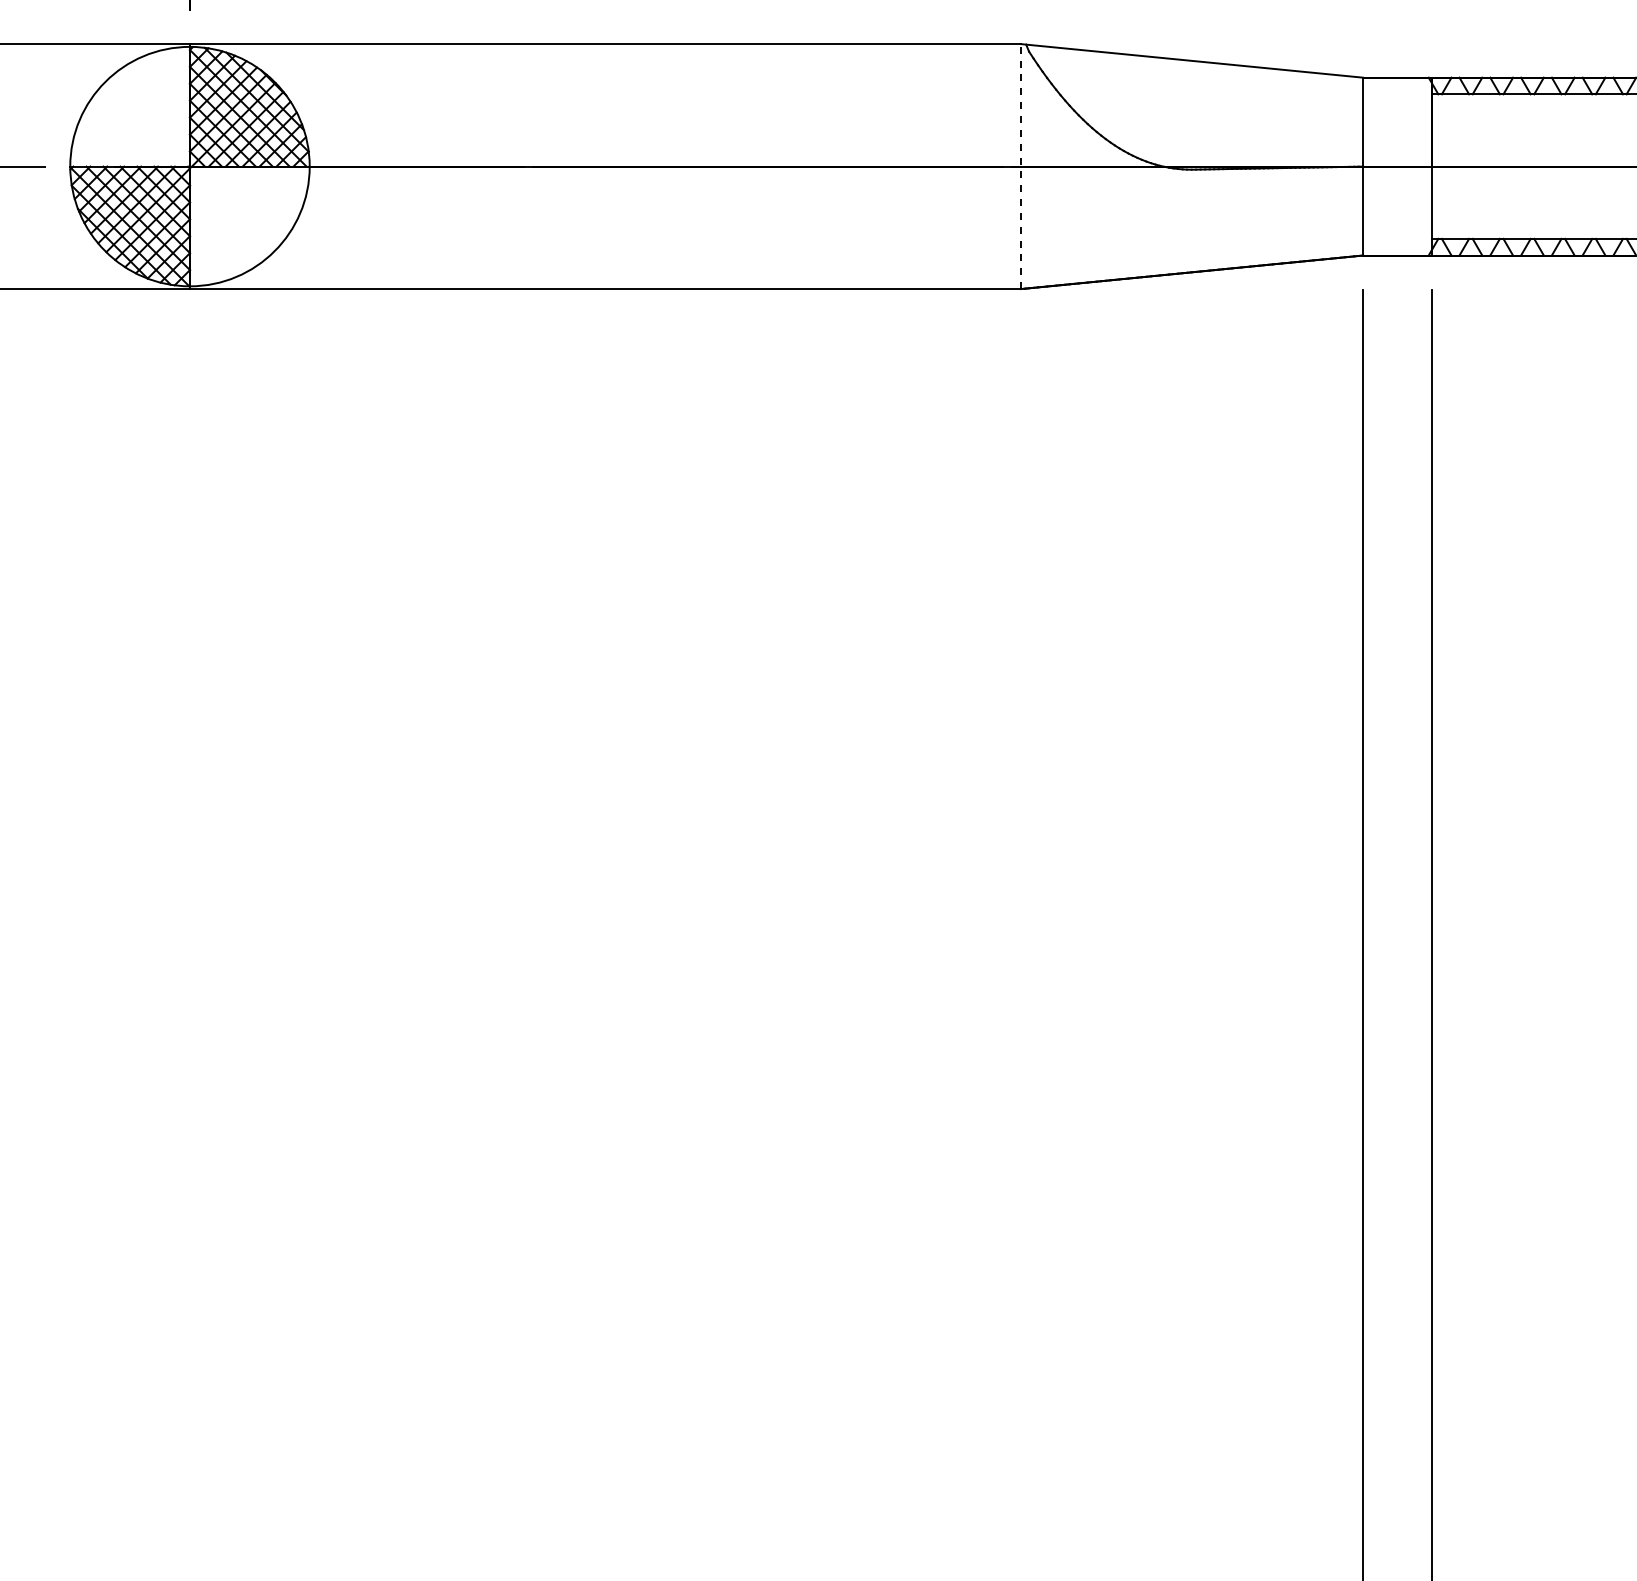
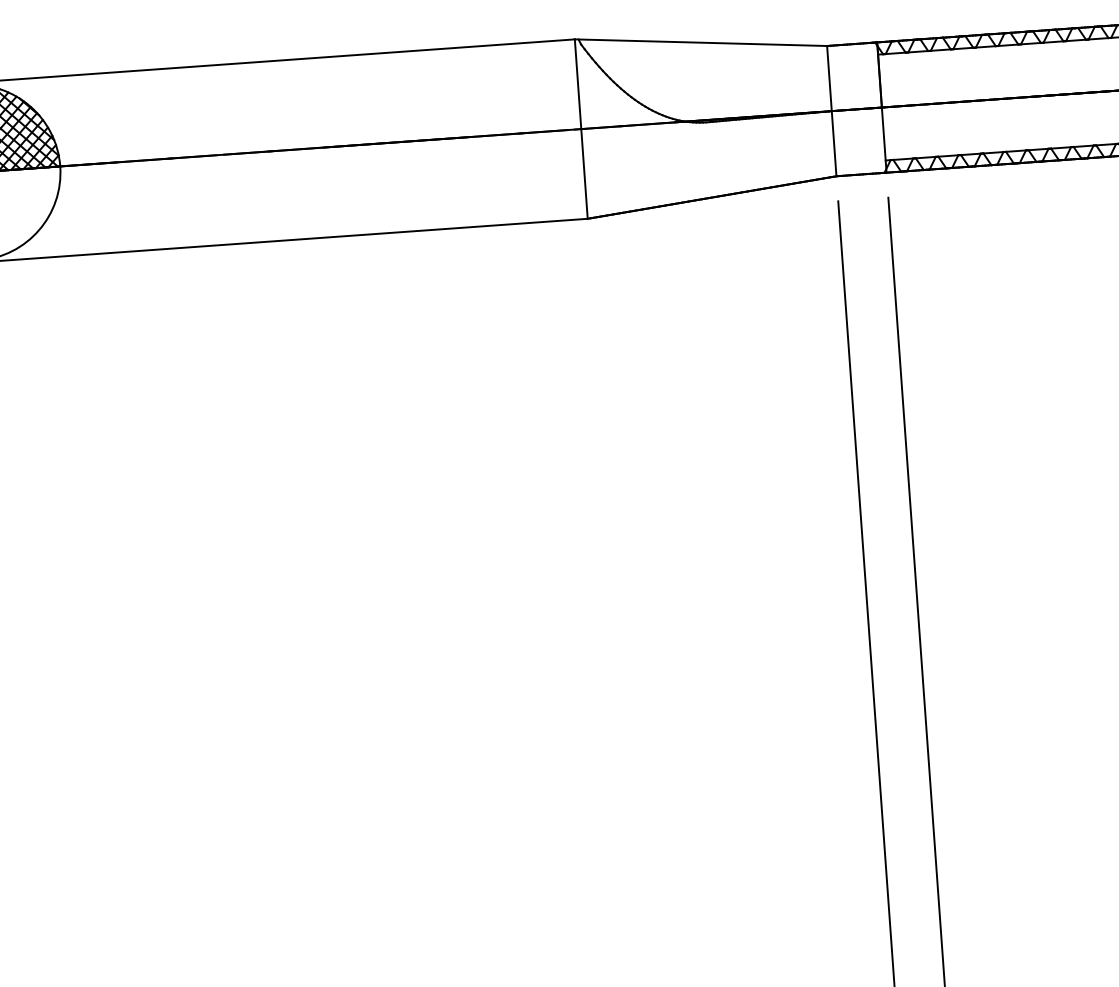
line: (1021, 166) -> (581, 129), dashed -> solid

